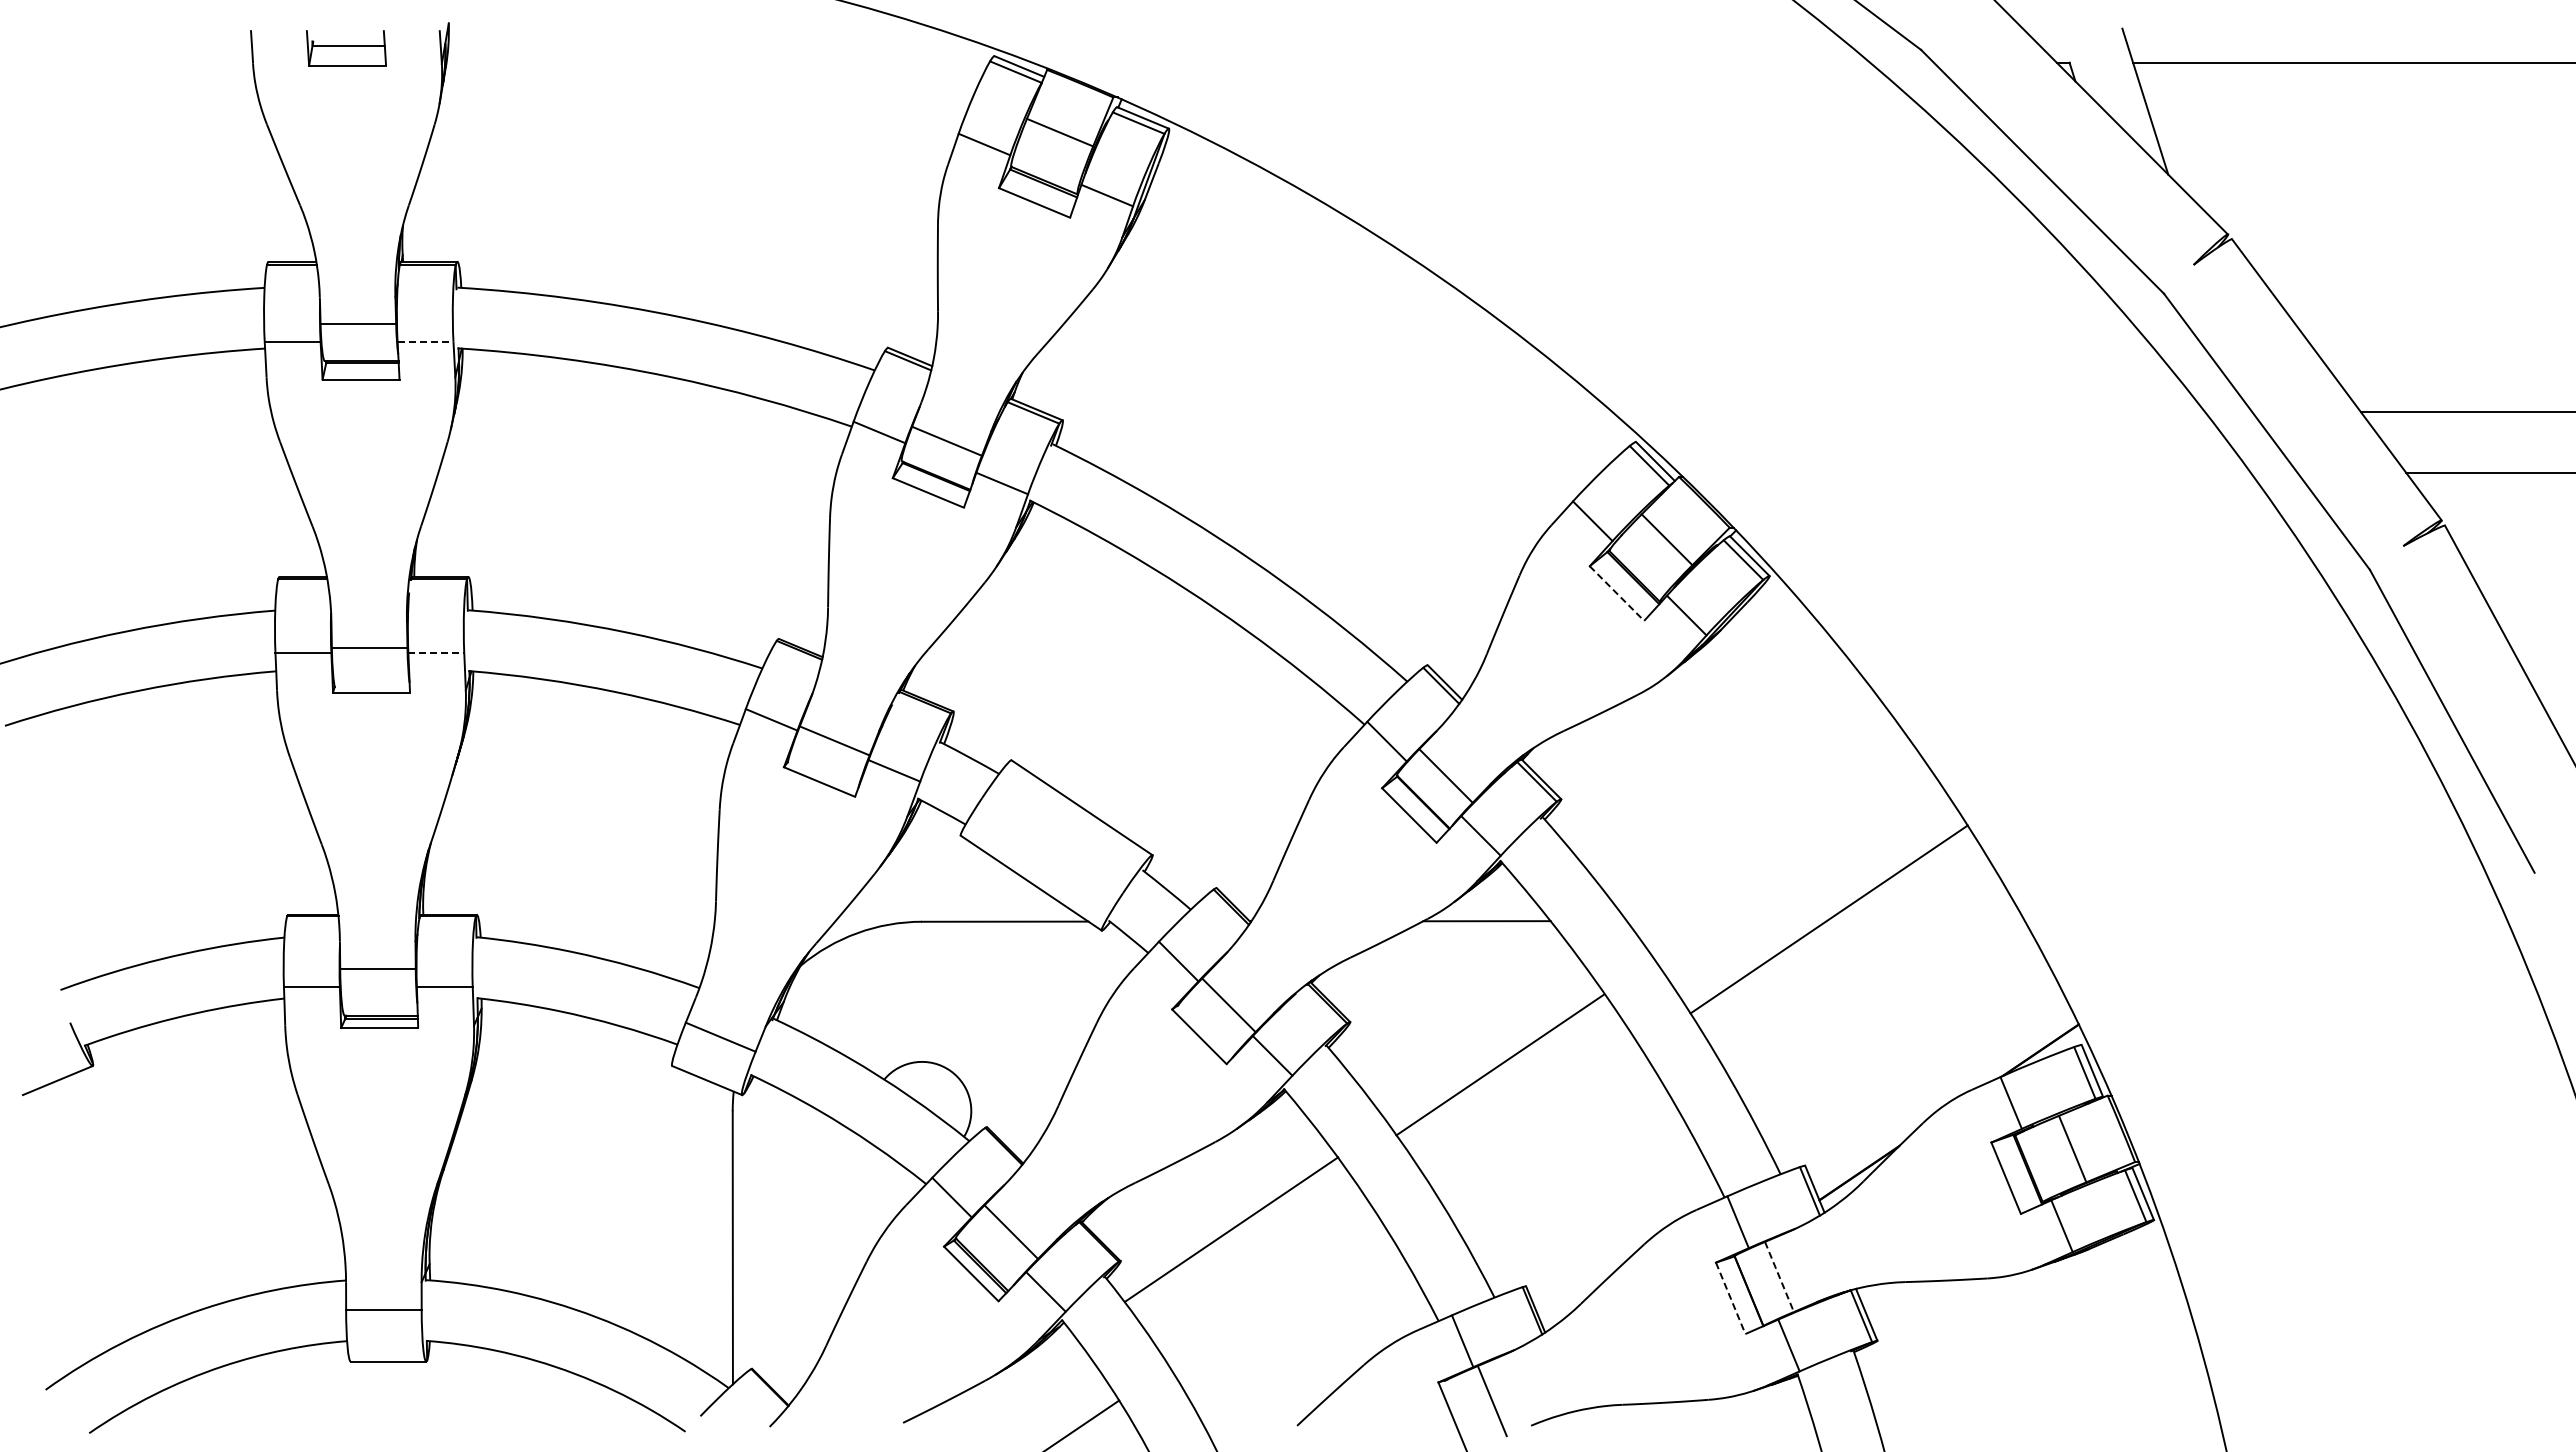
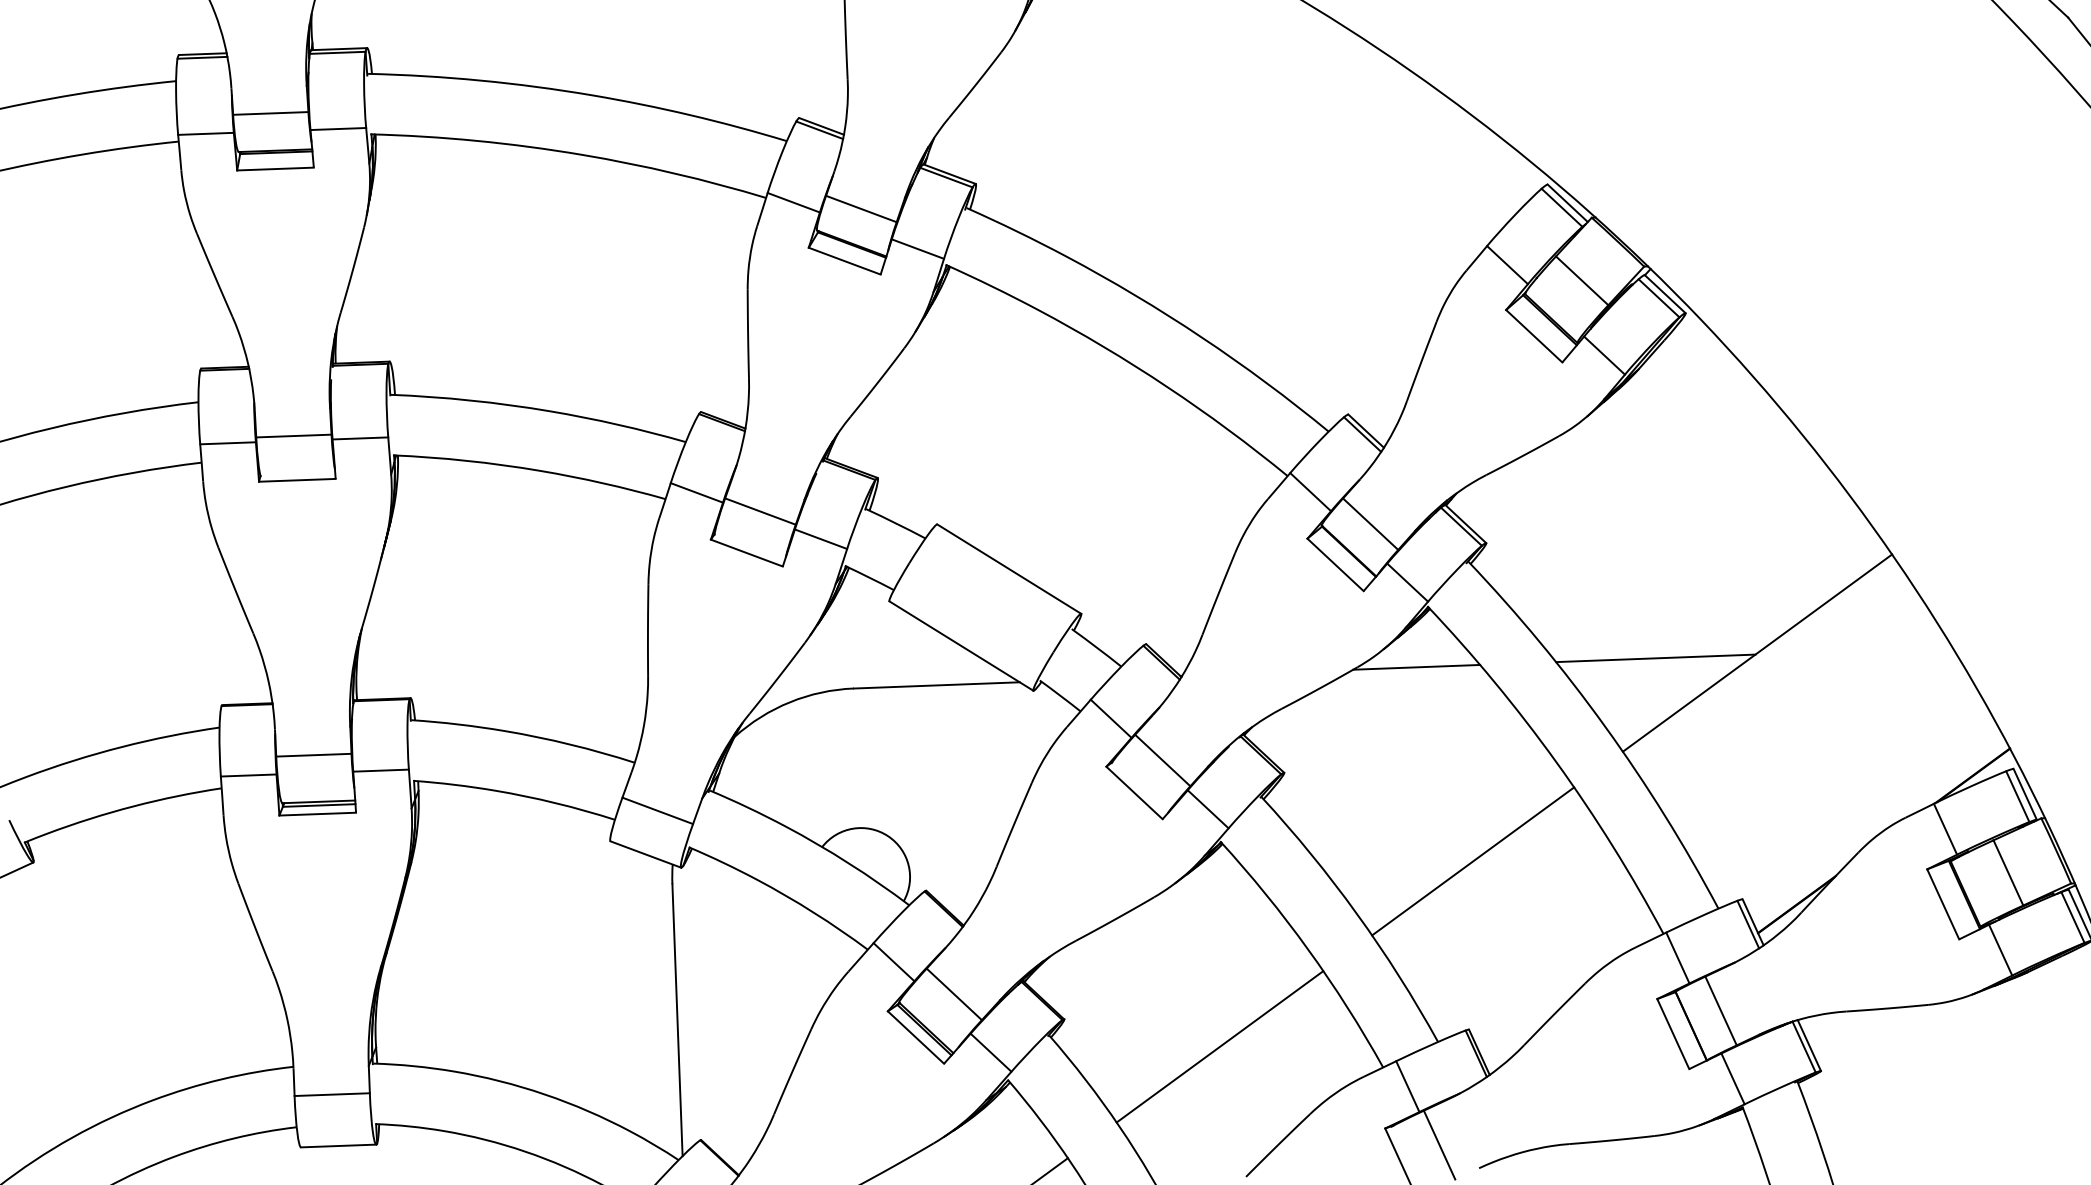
line: (425, 341) -> (338, 128), dashed -> solid
line: (1616, 593) -> (1533, 336), dashed -> solid
line: (436, 652) -> (360, 438), dashed -> solid
line: (1726, 920) -> (1655, 657), added
line: (1500, 1064) -> (1473, 861), moved
line: (1231, 1229) -> (1219, 1046), moved
line: (1779, 1276) -> (1721, 1010), dashed -> solid
line: (1730, 1298) -> (1673, 1034), dashed -> solid

